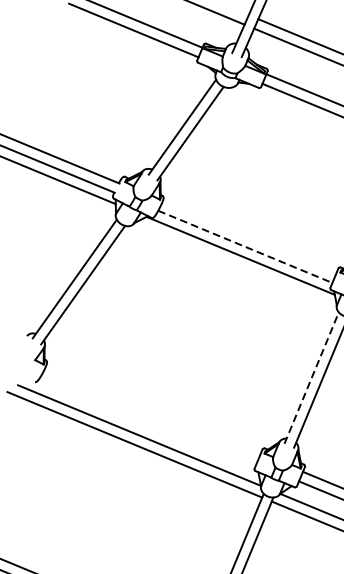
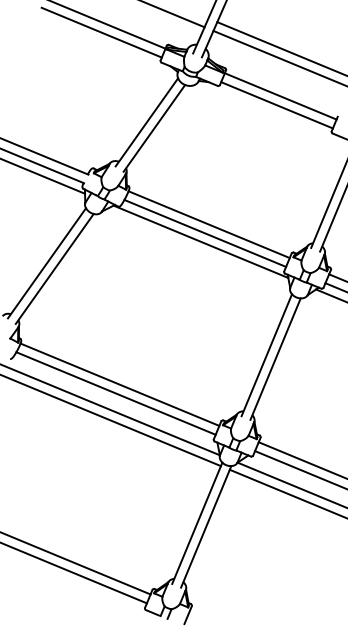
line: (248, 237) -> (208, 224), added
line: (245, 246) -> (205, 233), dashed -> solid
line: (311, 378) -> (266, 355), dashed -> solid
line: (152, 409) -> (119, 384), added
line: (148, 419) -> (115, 393), added

